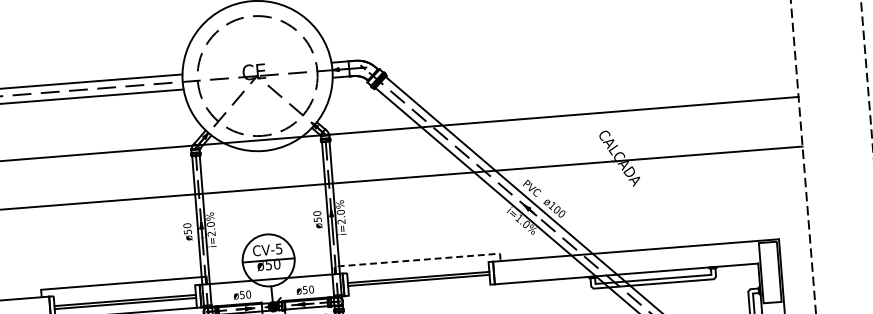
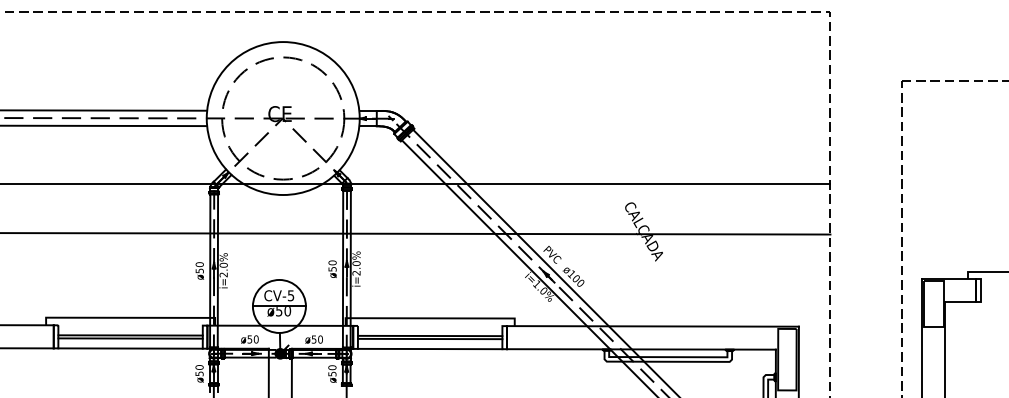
line: (417, 260) -> (430, 318), dashed -> solid
line: (418, 289) -> (429, 348), added

